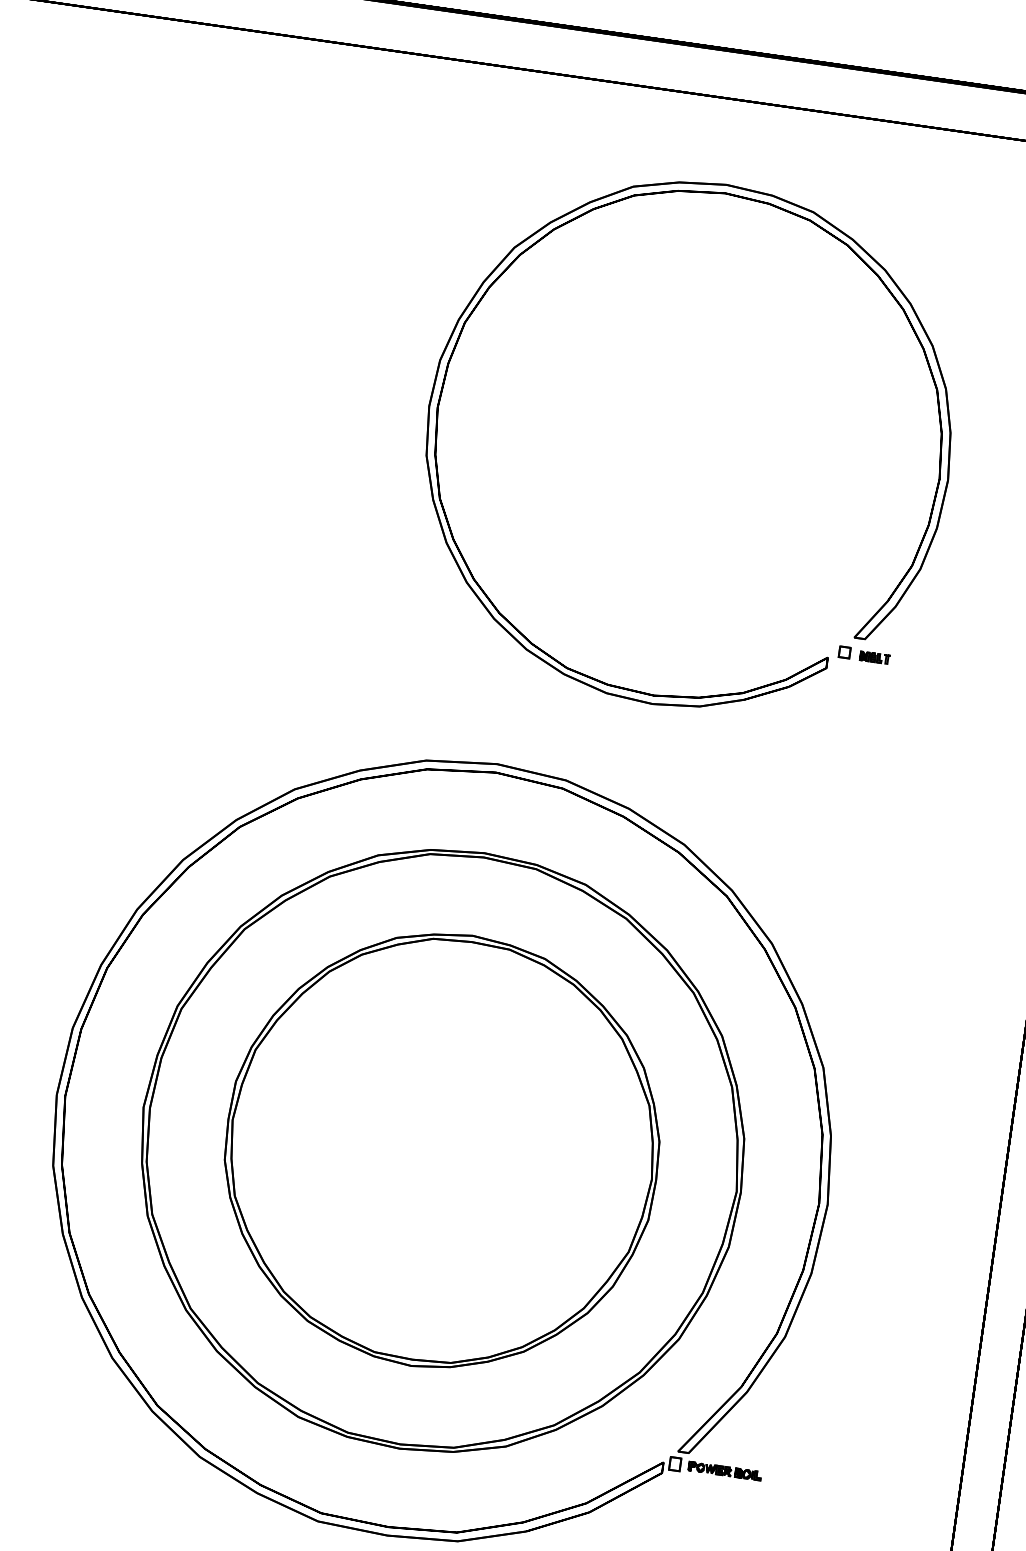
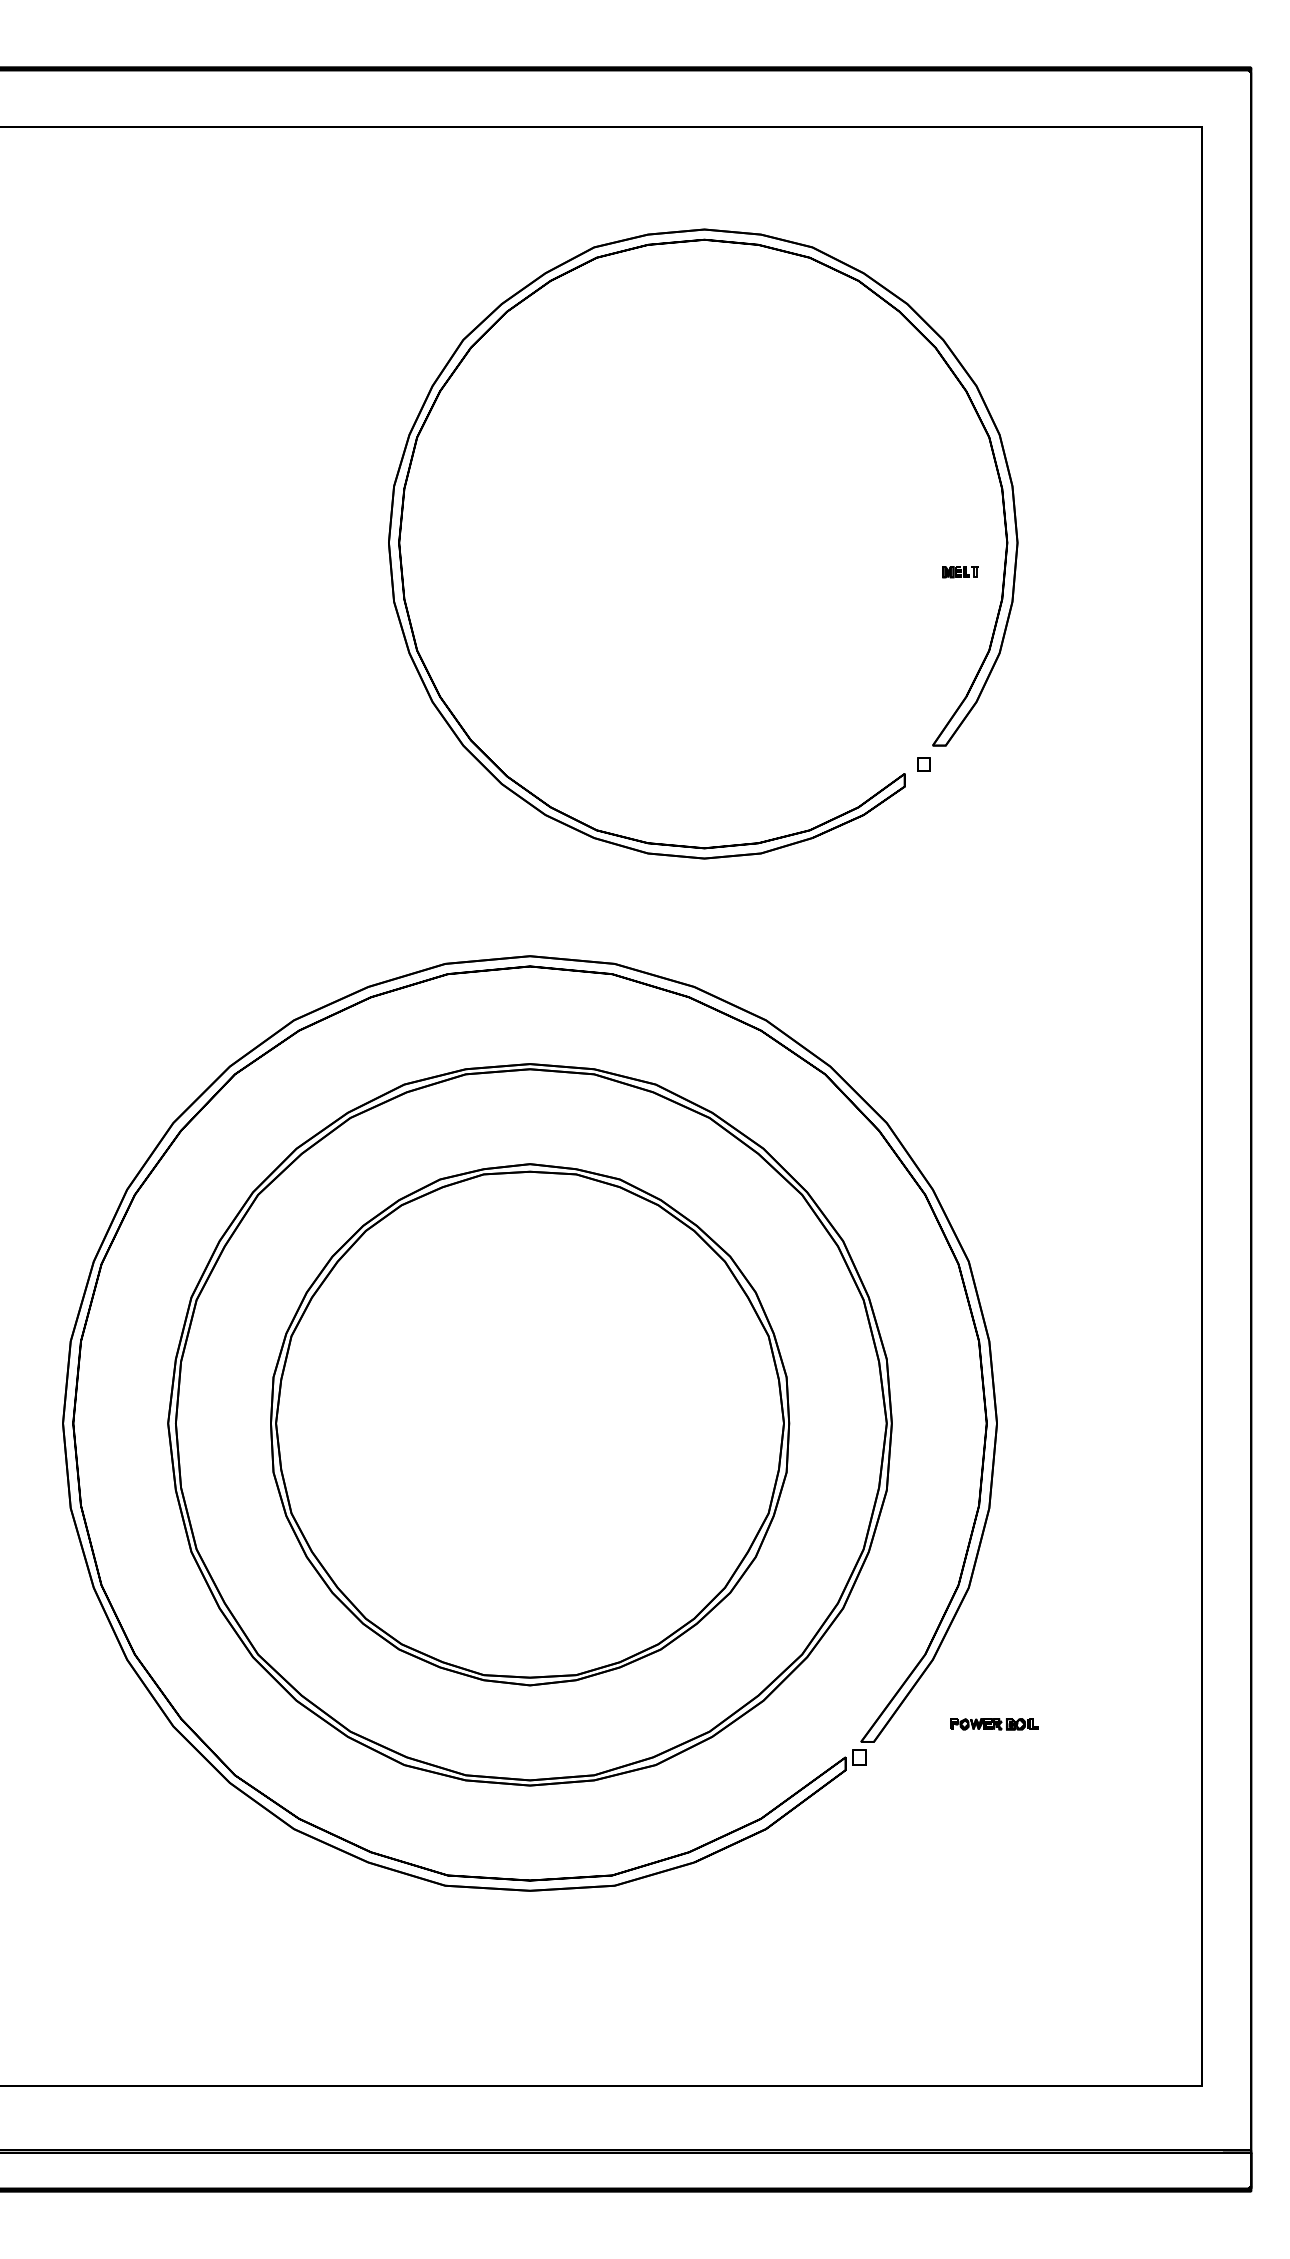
part: (874, 658) -> (960, 572), moved
part: (725, 1471) -> (994, 1724), moved

